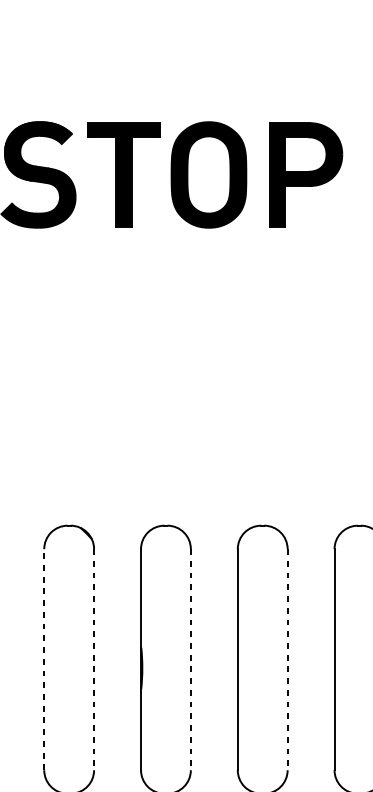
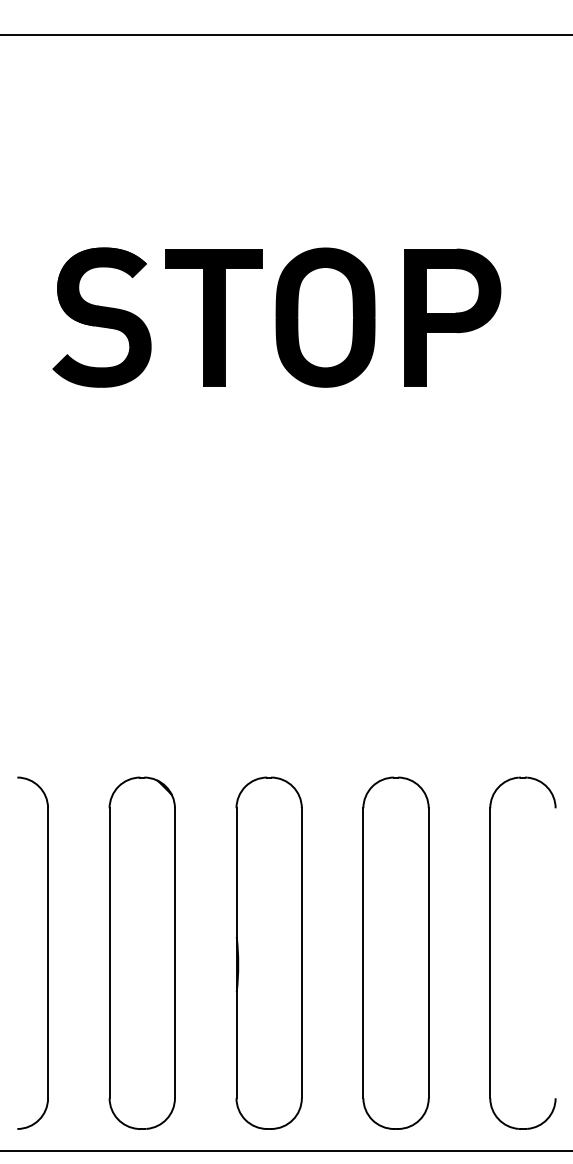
line: (44, 659) -> (109, 953), dashed -> solid
line: (93, 659) -> (174, 953), dashed -> solid
line: (190, 659) -> (301, 953), dashed -> solid
line: (287, 659) -> (428, 953), dashed -> solid

